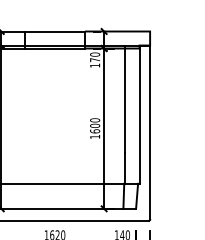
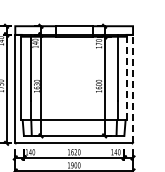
line: (139, 114) -> (126, 77), solid -> dashed
line: (150, 132) -> (133, 88), solid -> dashed

